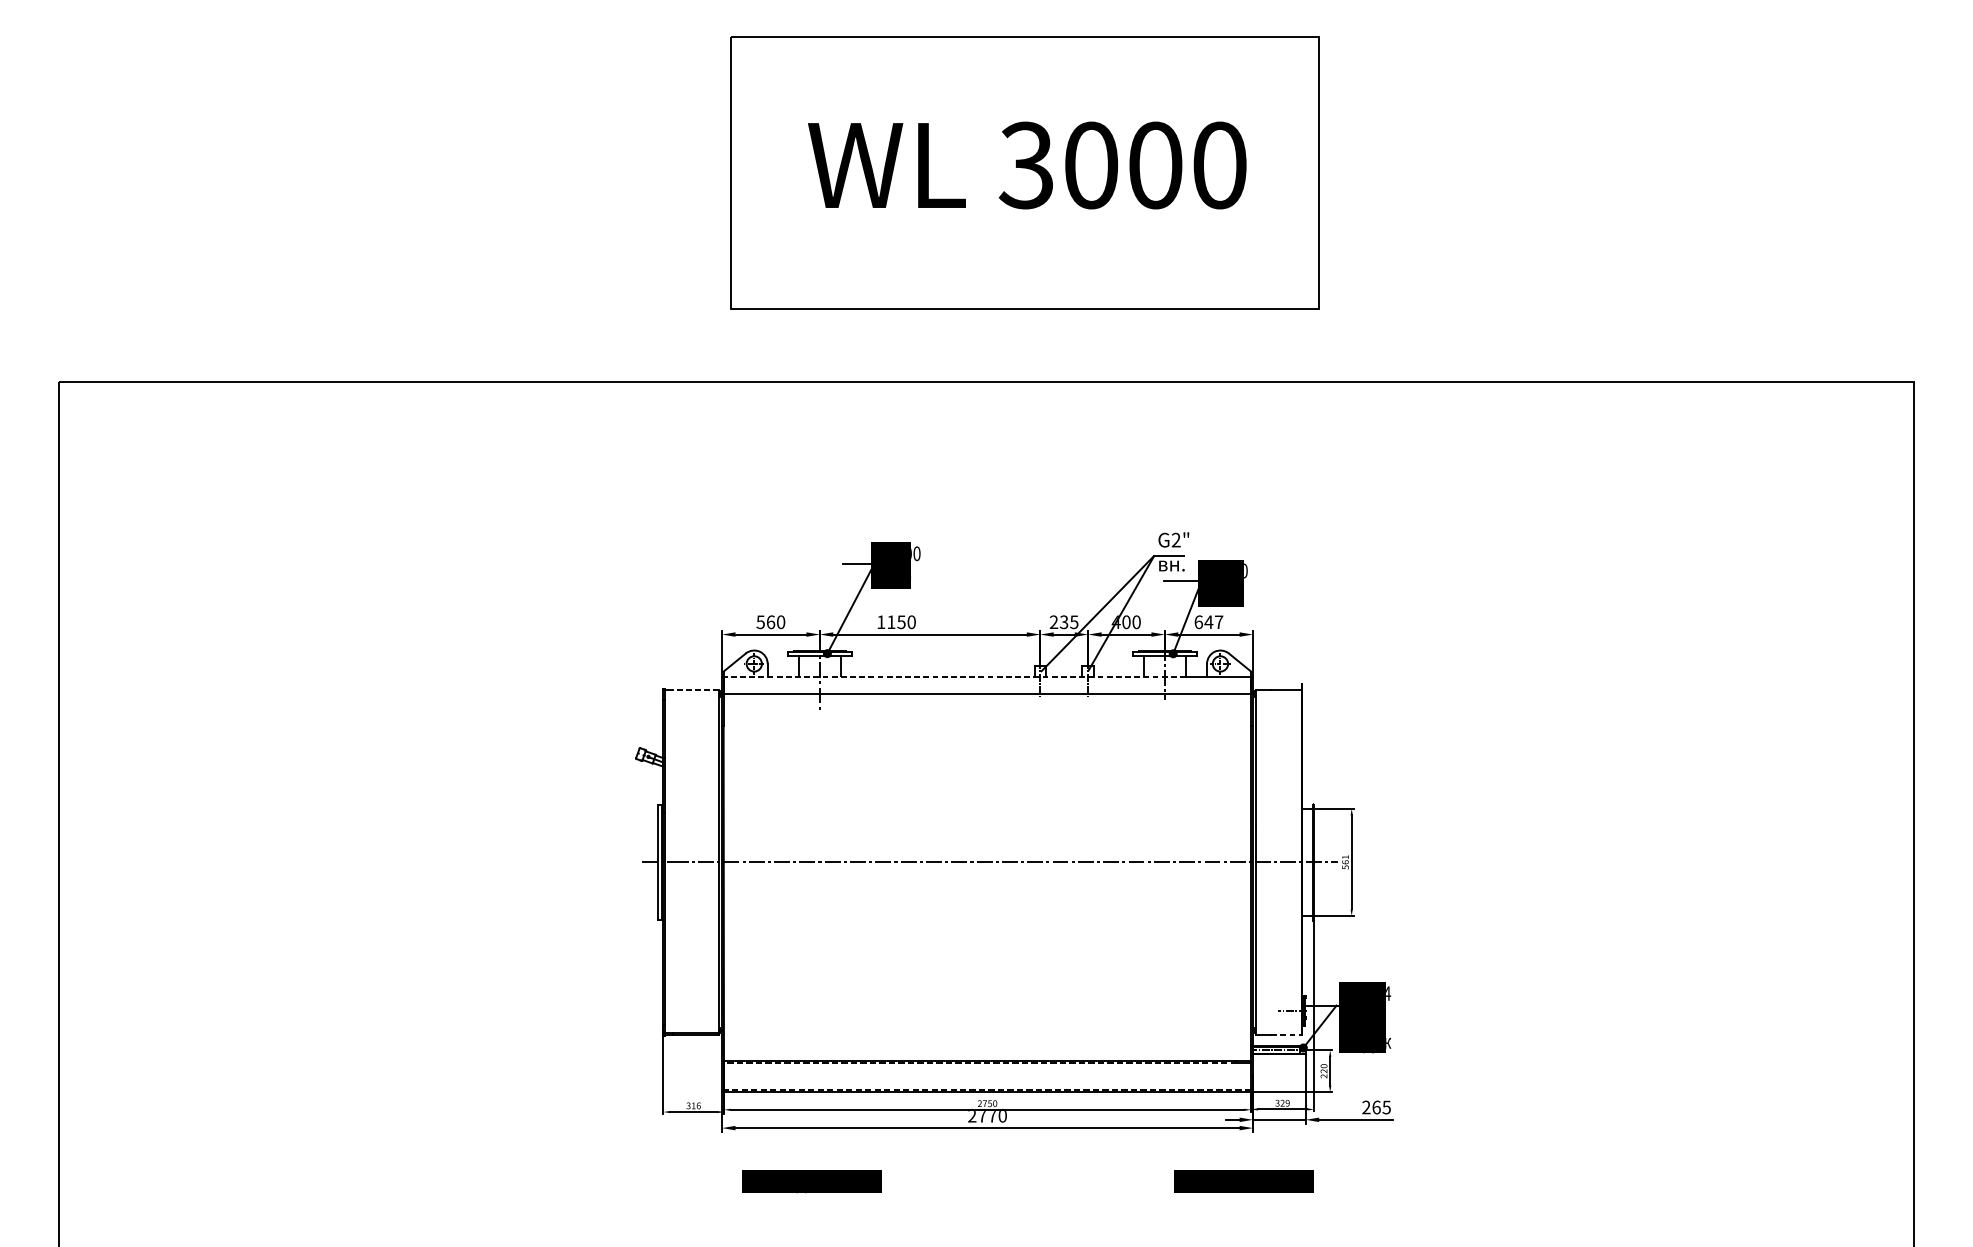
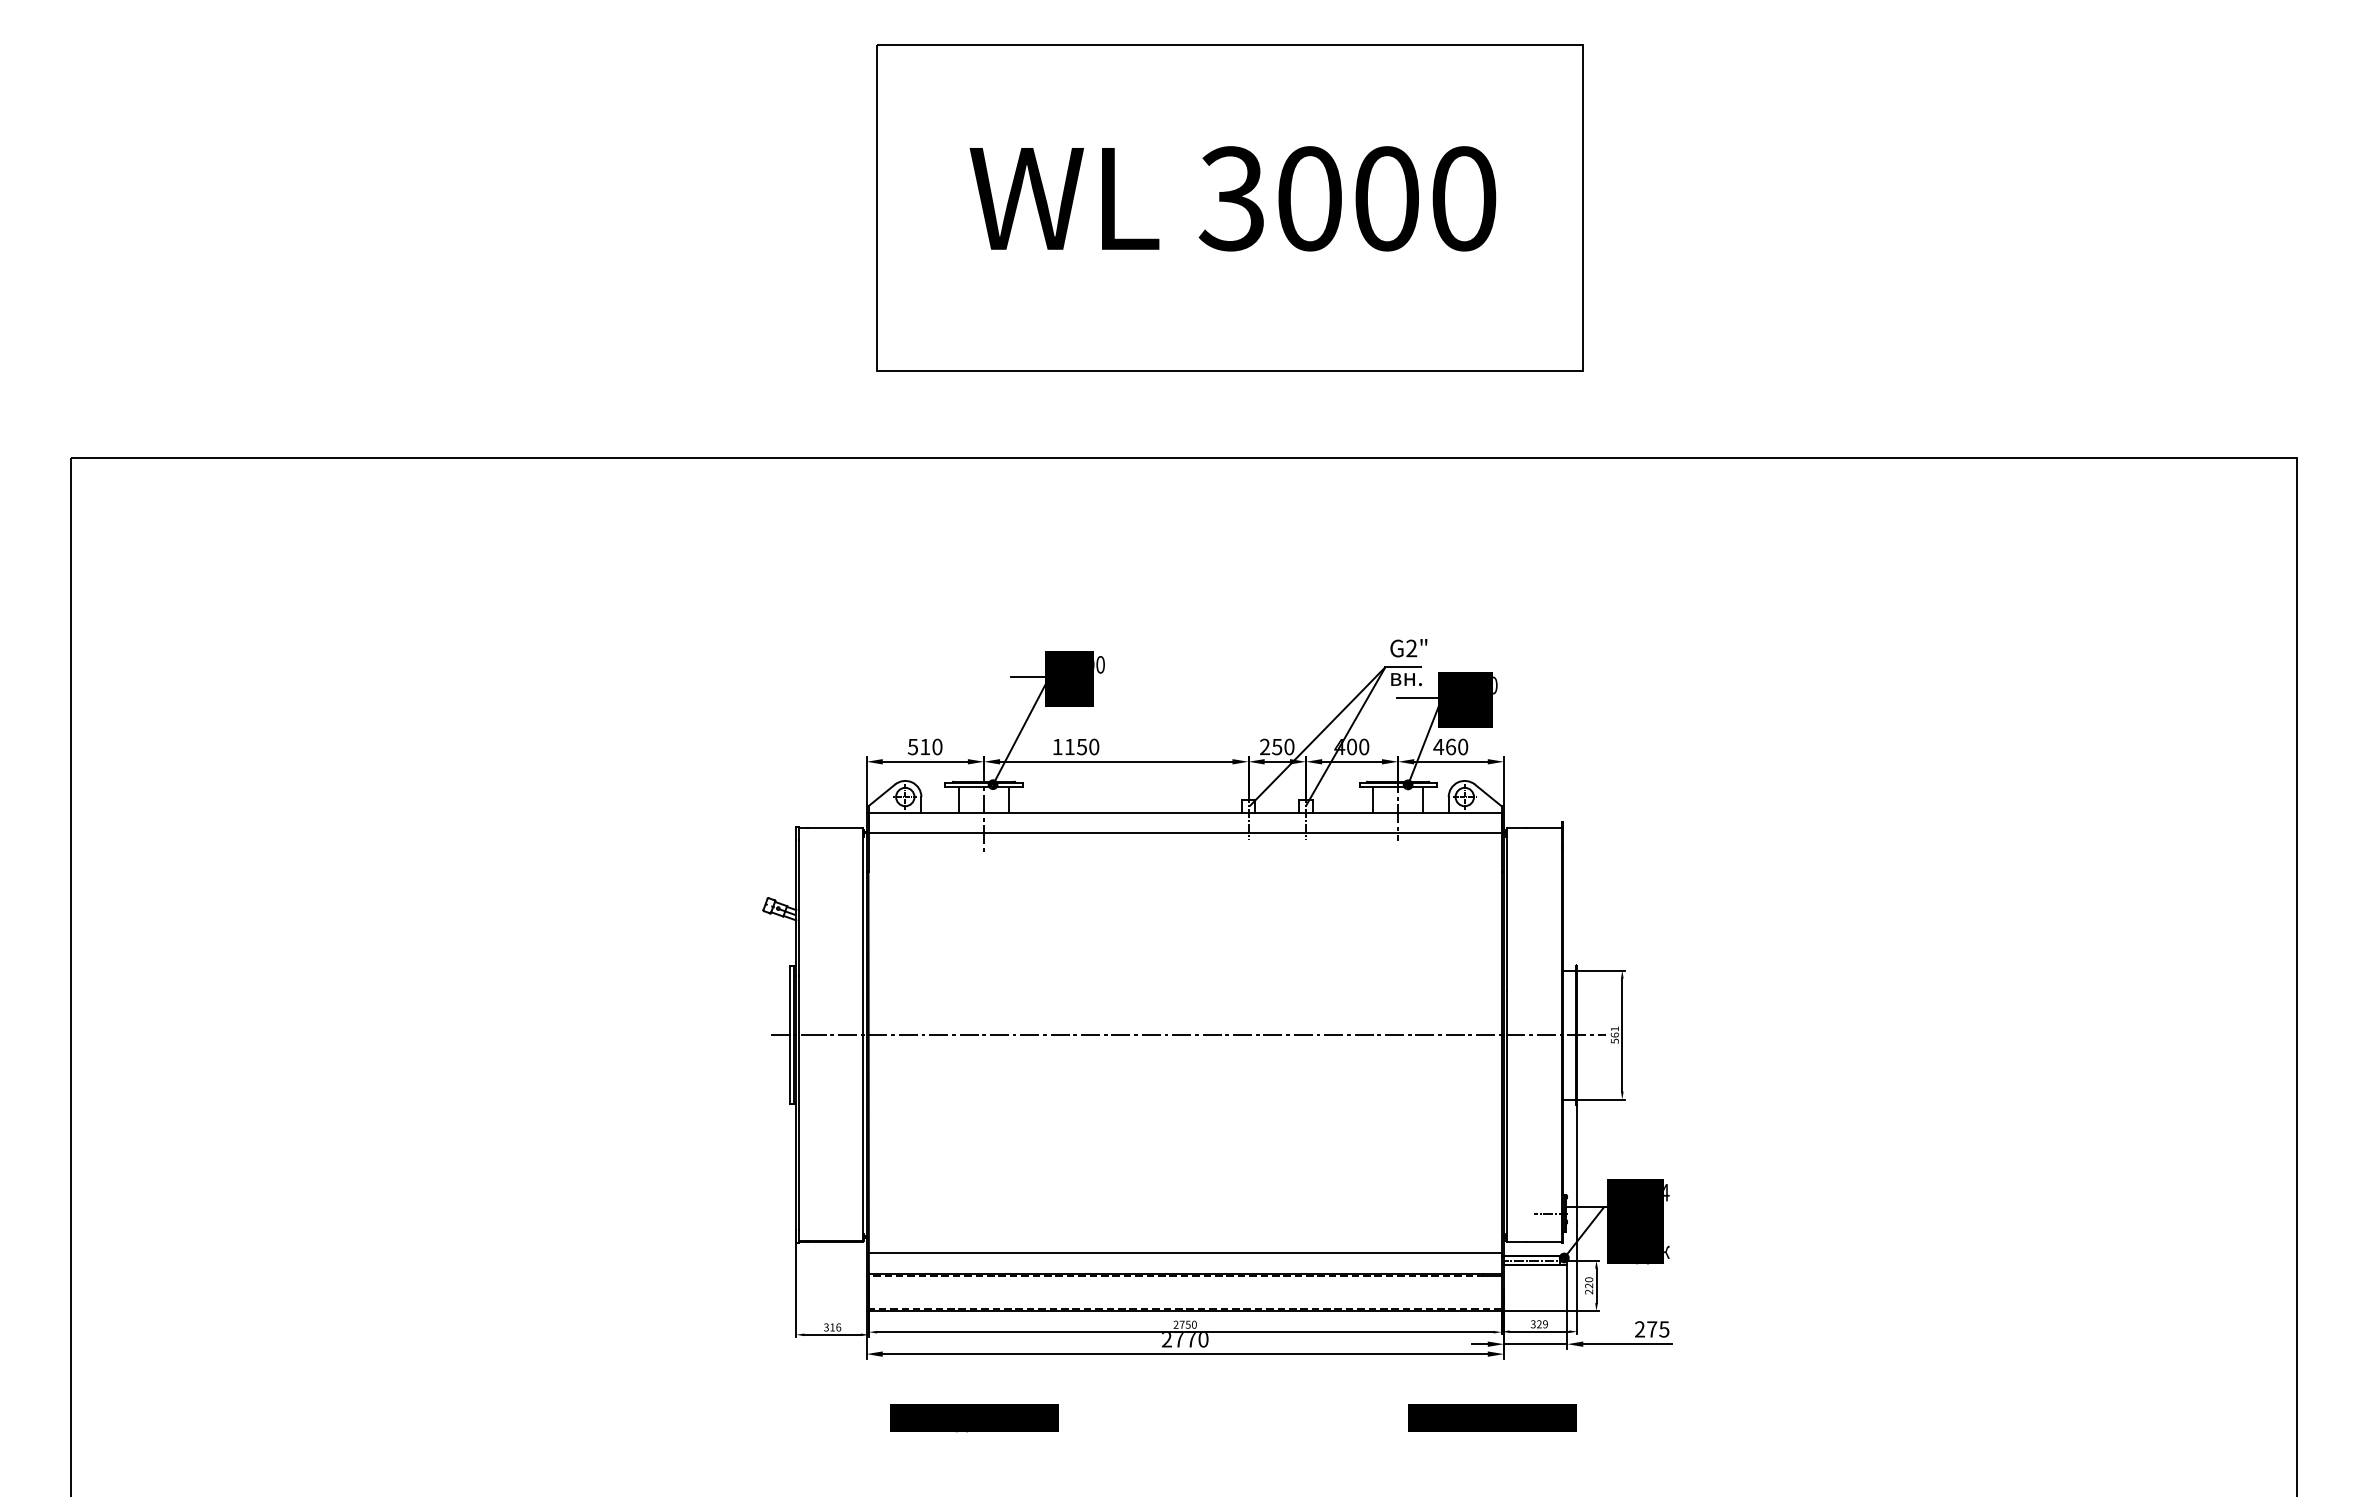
text: (771, 621) -> (925, 746), 560 -> 510
text: (1069, 621) -> (1283, 746), 235 -> 250
text: (1208, 621) -> (1450, 746), 647 -> 460
line: (953, 676) -> (1144, 812), dashed -> solid
line: (696, 689) -> (835, 827), dashed -> solid
line: (1286, 1034) -> (1544, 1241), dashed -> solid
line: (986, 1043) -> (1184, 1252), added
text: (1376, 1107) -> (1652, 1329), 265 -> 275

